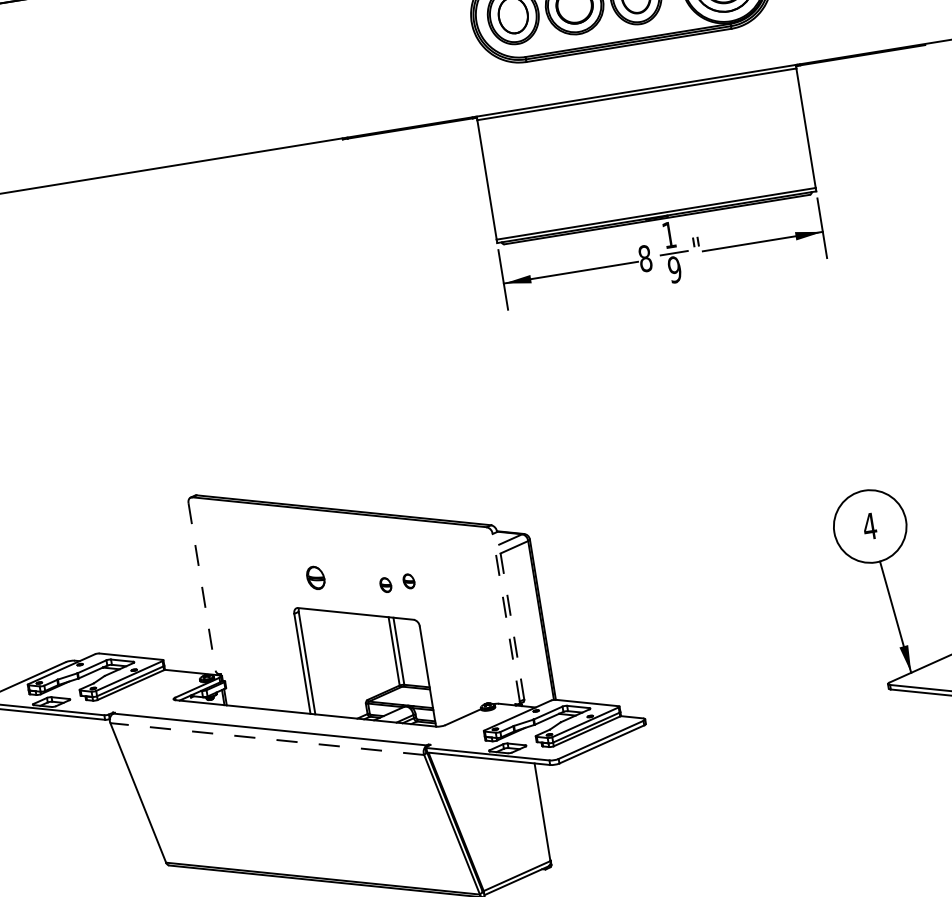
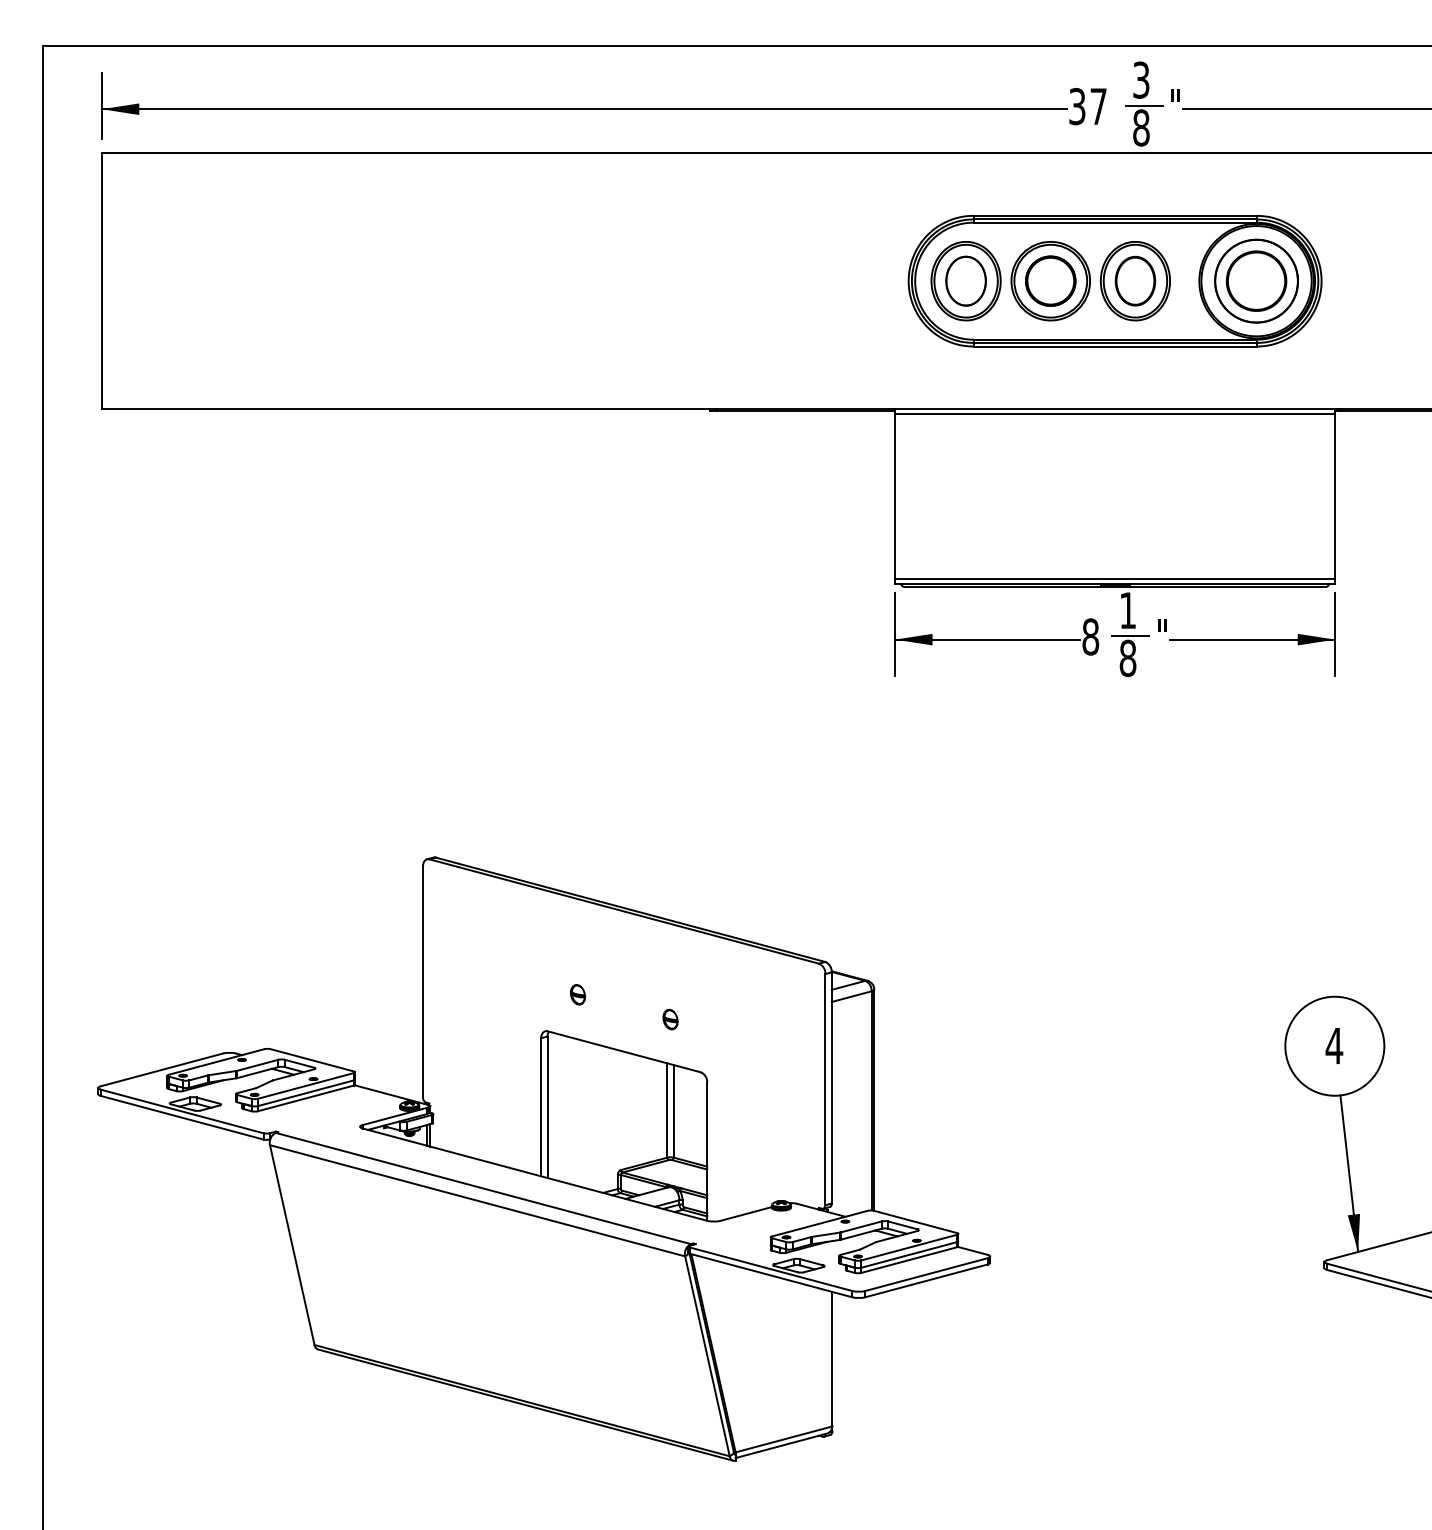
text: (674, 269) -> (1127, 658), 9 -> 8
part: (315, 577) -> (577, 994), size x0.62
part: (408, 581) -> (702, 1019), removed
line: (202, 586) -> (423, 981), dashed -> solid
line: (510, 615) -> (831, 1087), dashed -> solid
line: (506, 617) -> (825, 1089), dashed -> solid
line: (267, 738) -> (477, 1200), dashed -> solid

